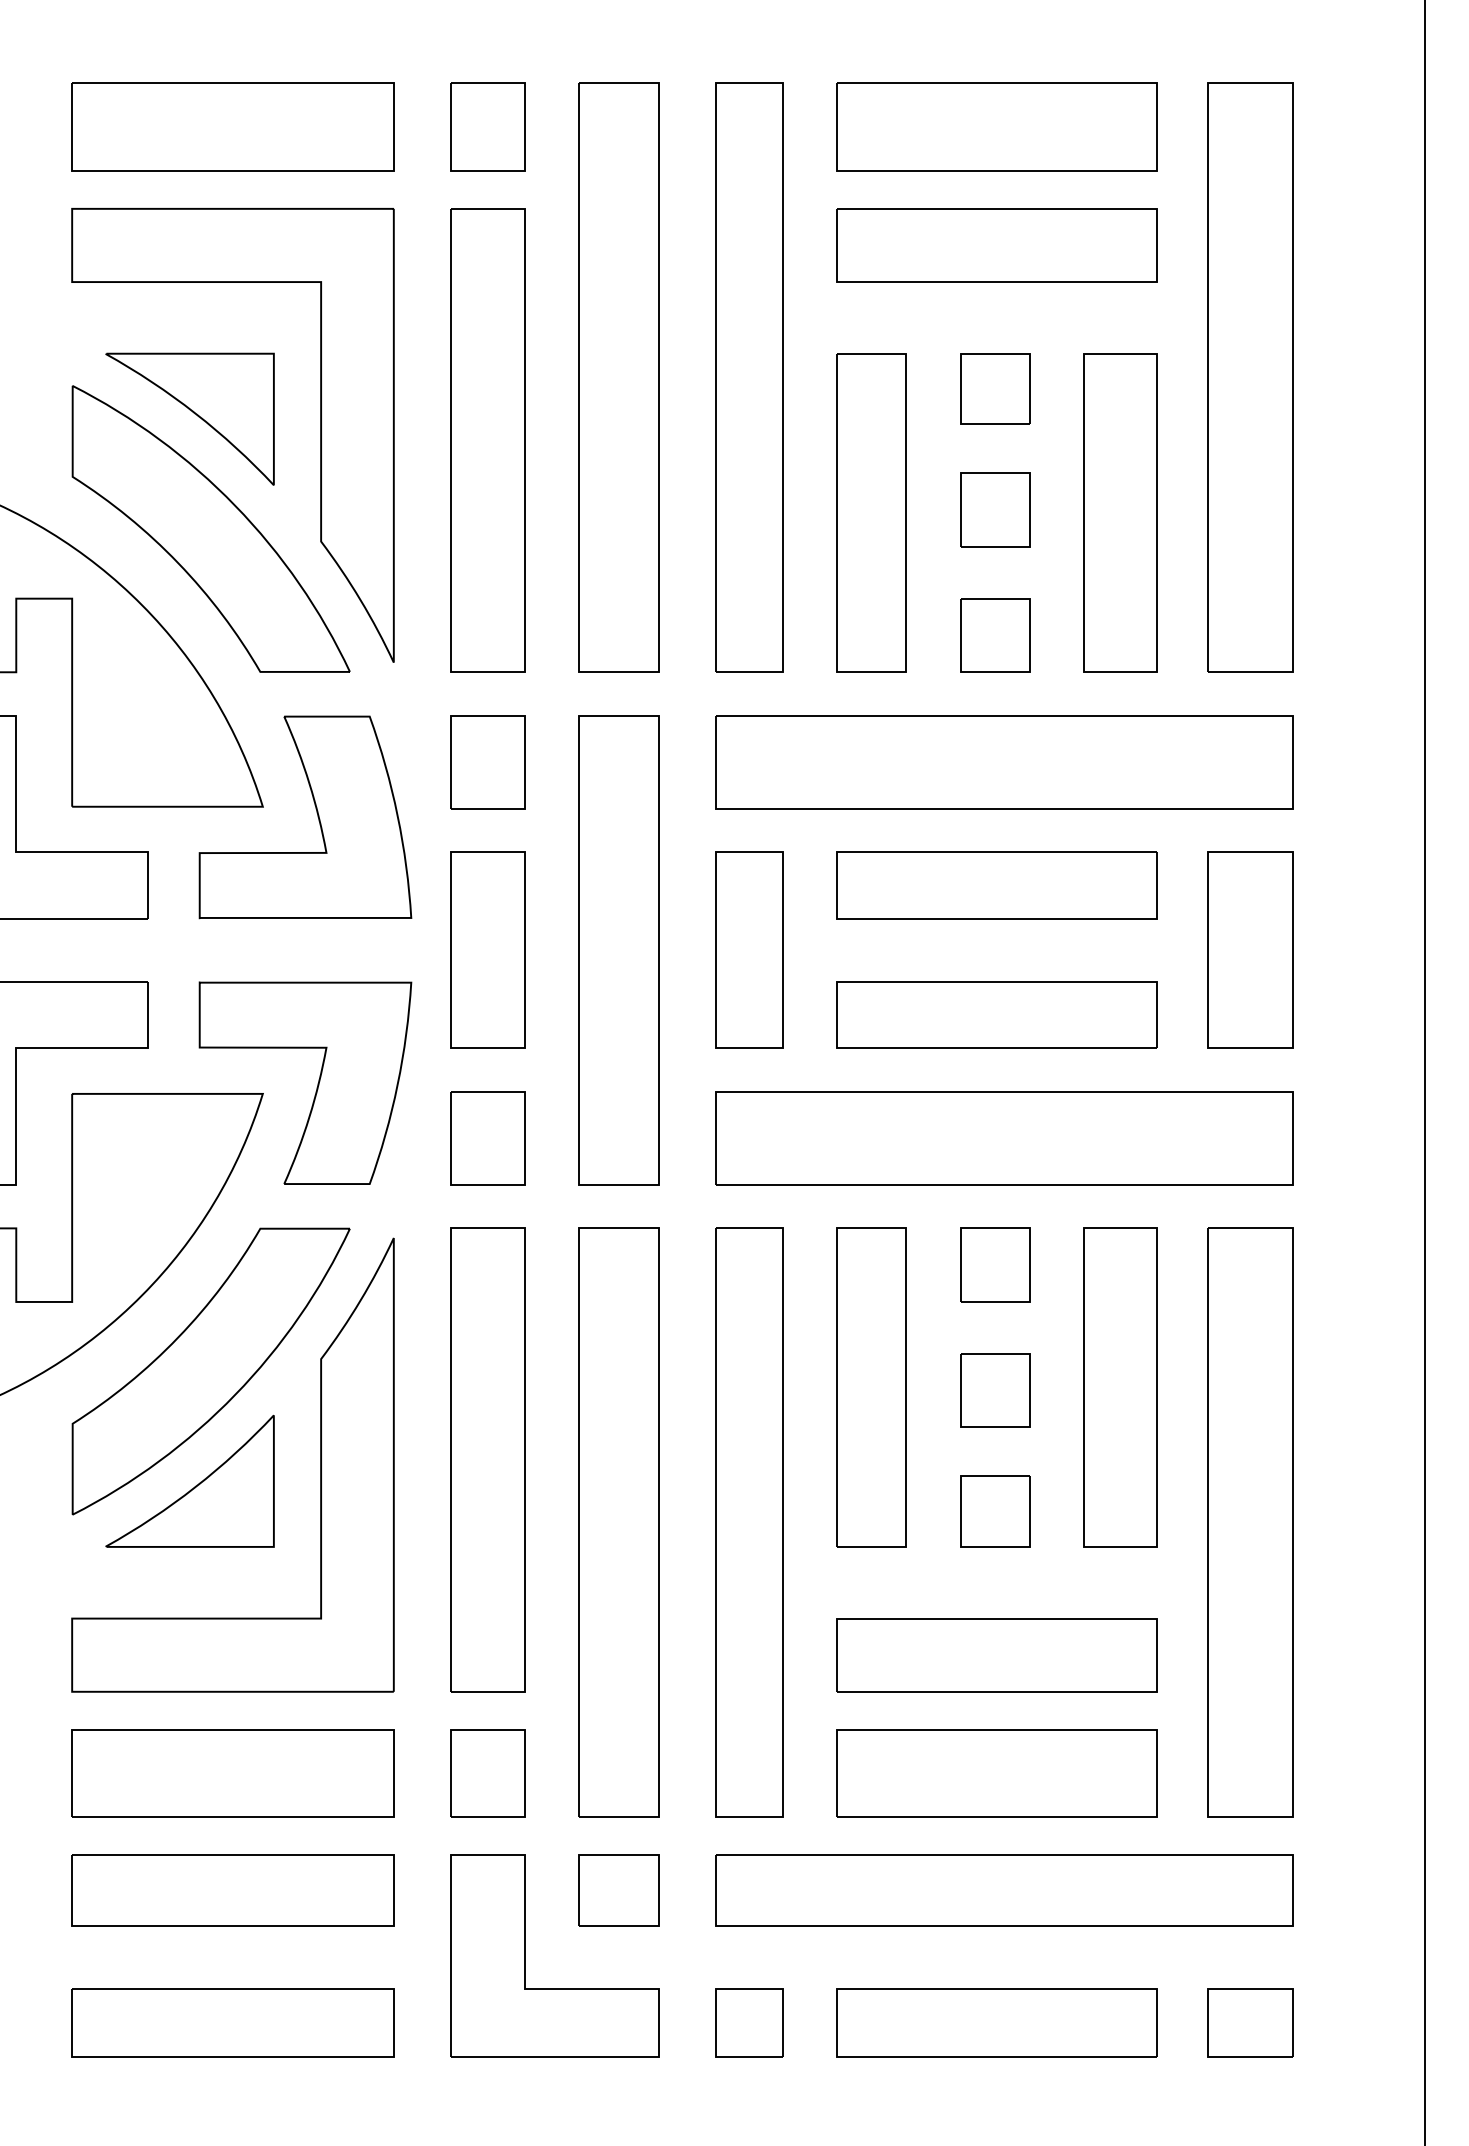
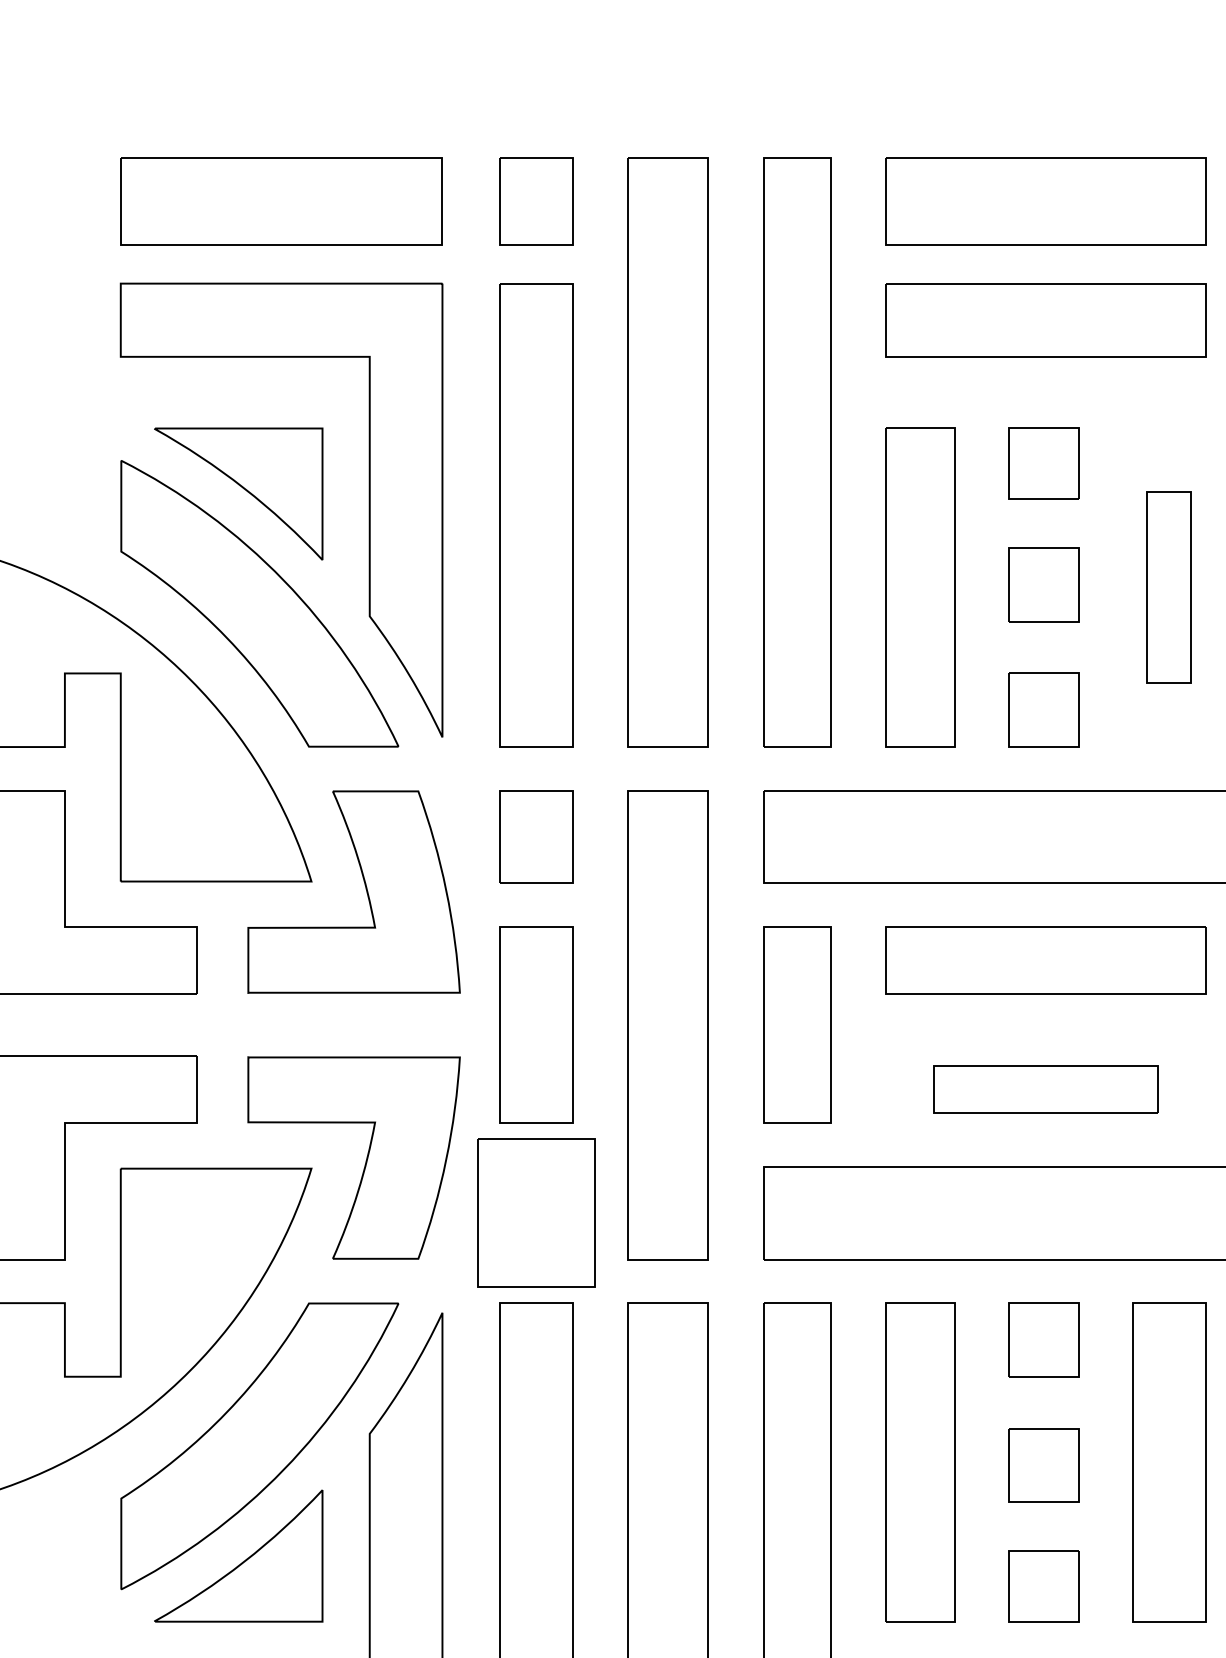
part: (1120, 512) -> (1169, 587), size x0.6
part: (996, 1014) -> (1045, 1089), size x0.7
part: (487, 1138) -> (536, 1213), size x1.6

